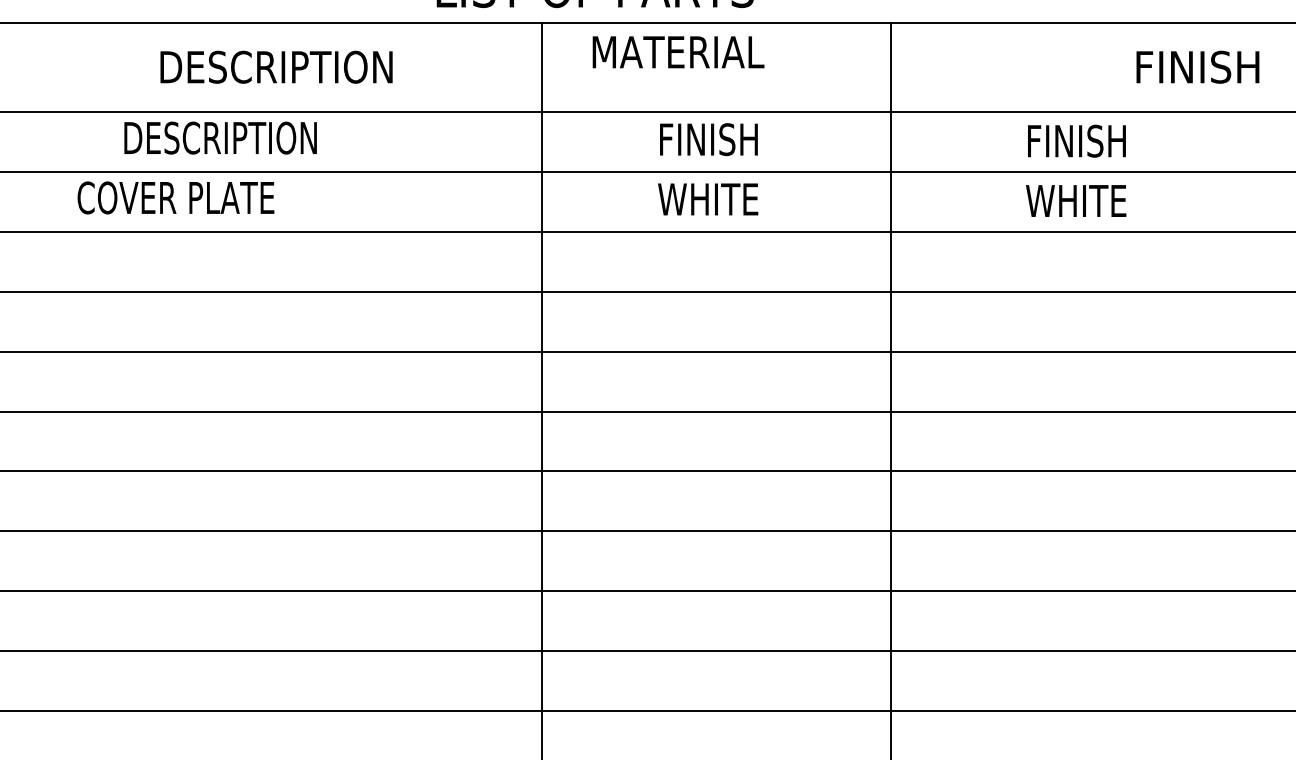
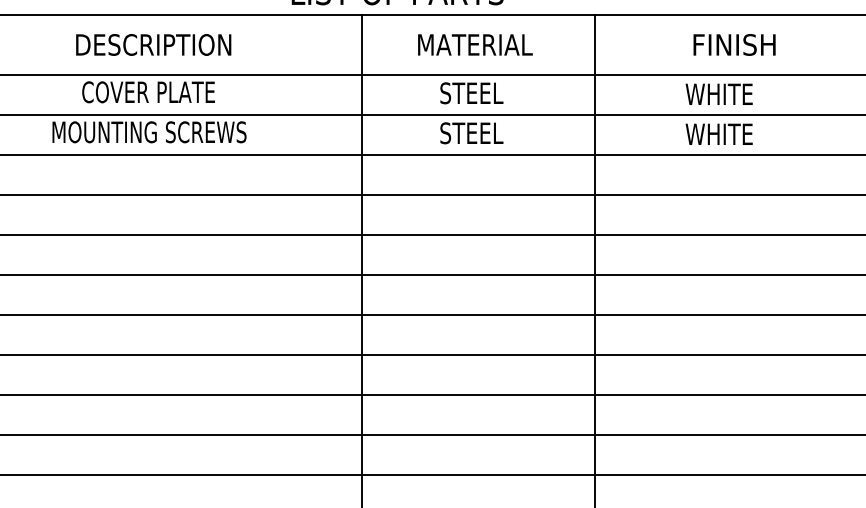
text: (678, 51) -> (475, 44), moved
text: (276, 66) -> (153, 44), moved
text: (1197, 66) -> (734, 44), moved
text: (222, 138) -> (148, 92), DESCRIPTION -> COVER PLATE
text: (708, 139) -> (473, 93), FINISH -> STEEL
text: (1075, 141) -> (718, 94), FINISH -> WHITE
text: (222, 198) -> (148, 132), COVER PLATE -> MOUNTING SCREWS
text: (707, 199) -> (472, 133), WHITE -> STEEL

